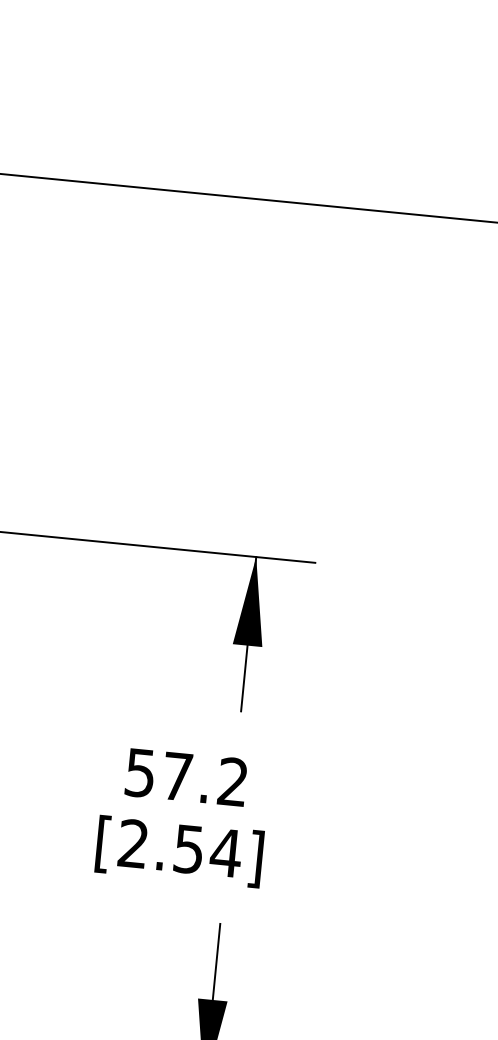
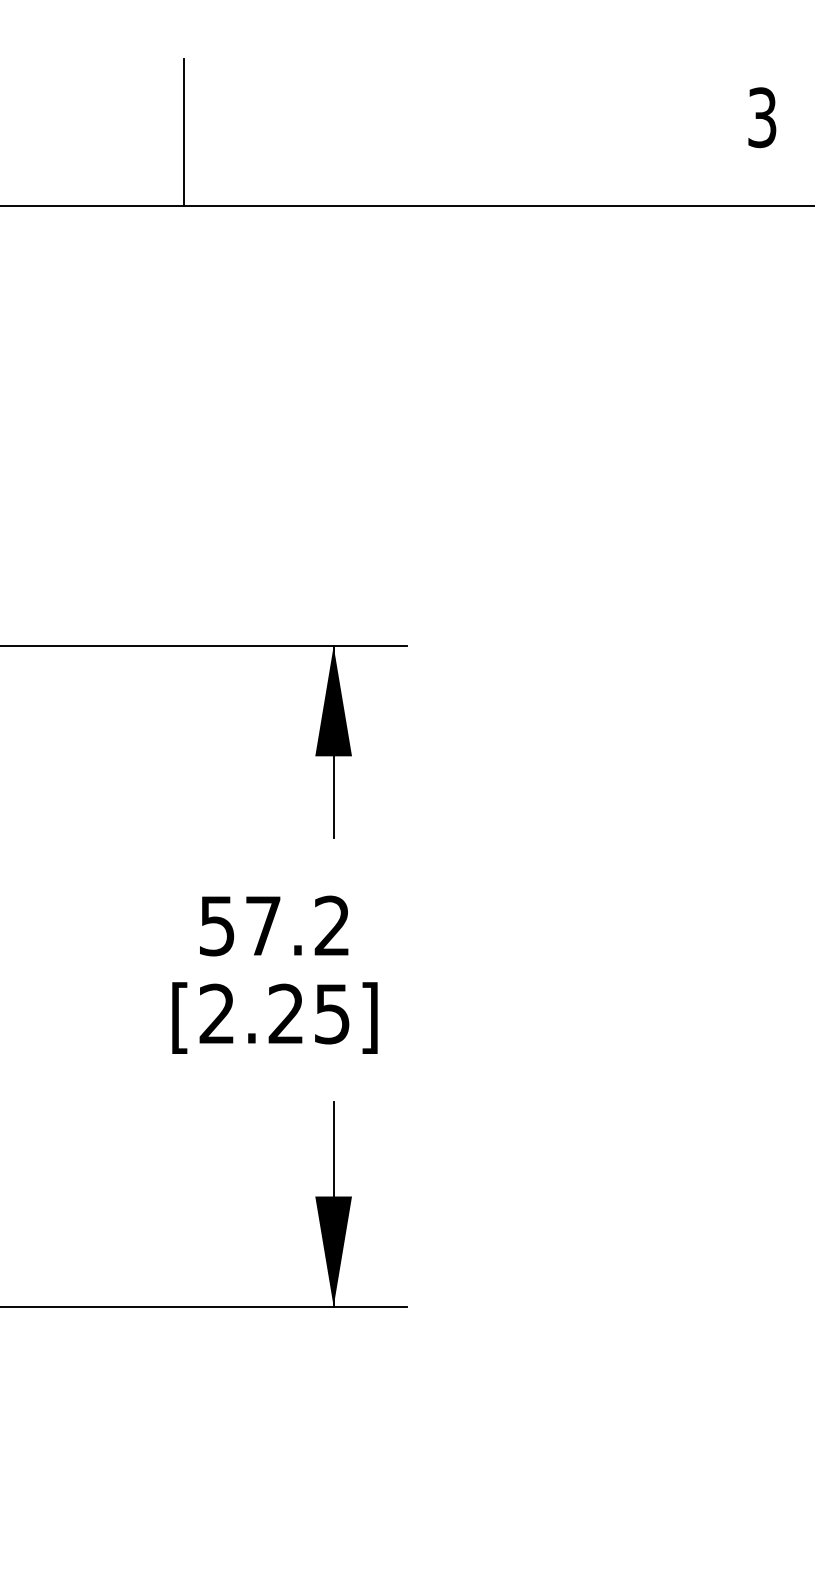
line: (176, 131) -> (184, 132), added
text: (207, 850) -> (309, 1013), [2.54] -> [2.25]

